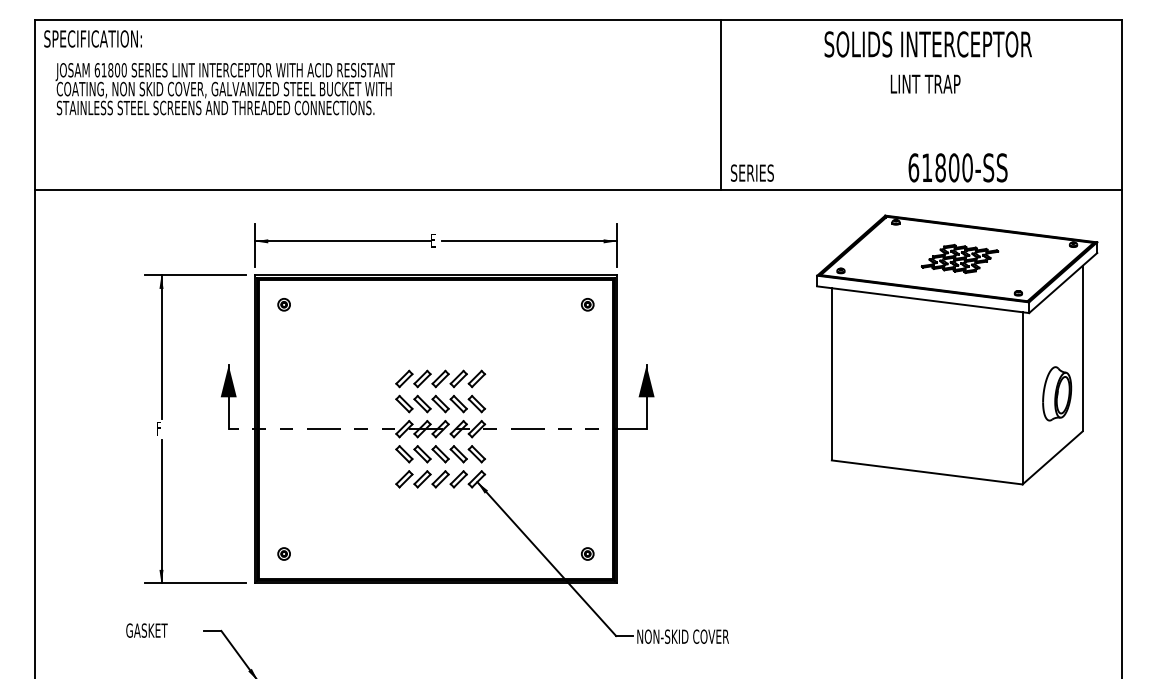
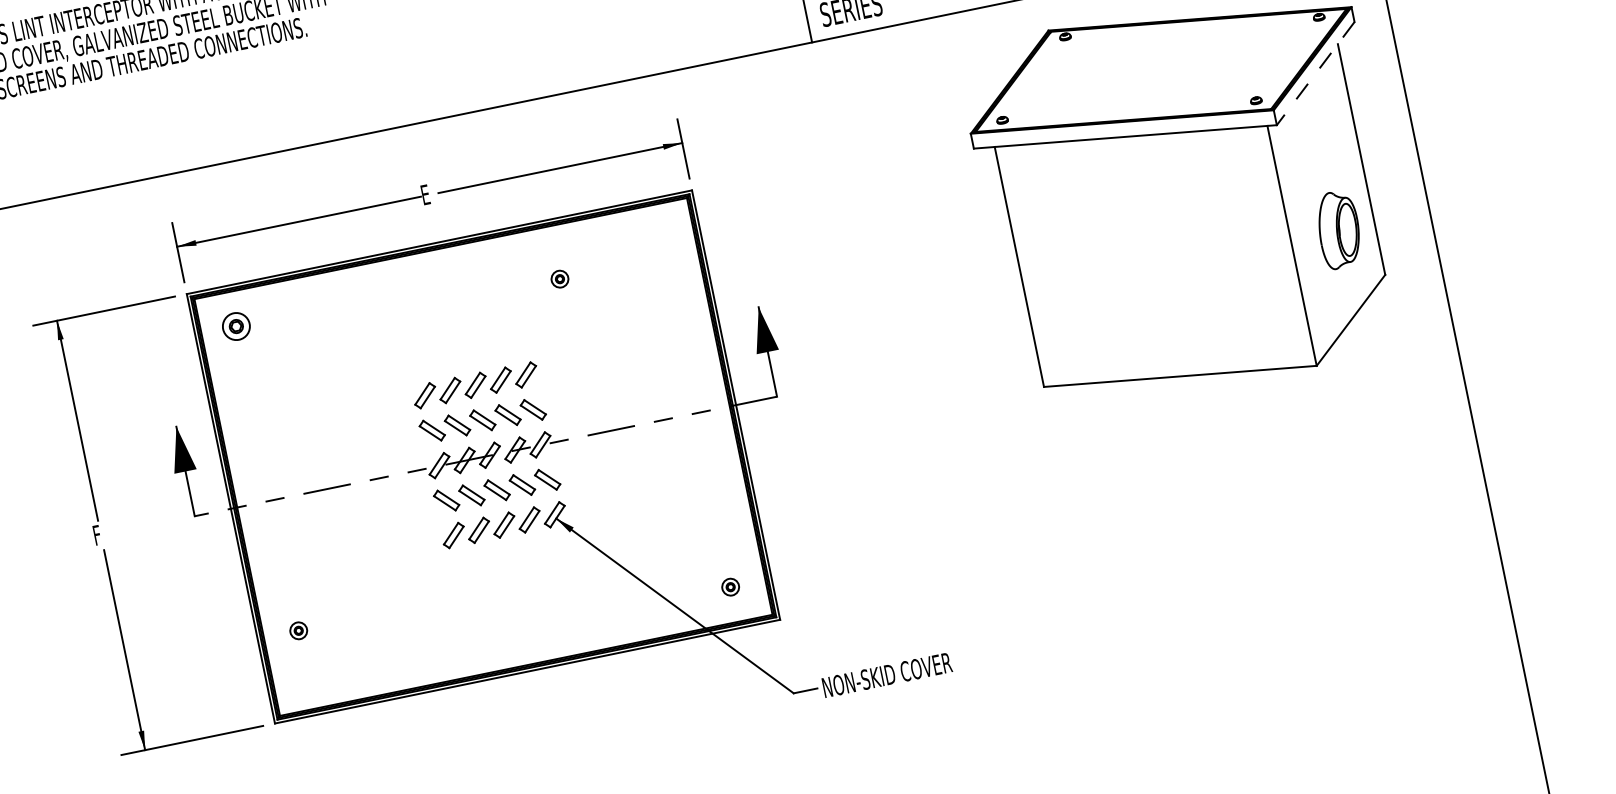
part: (959, 258) -> (1164, 69), removed
line: (1062, 283) -> (1314, 74), solid -> dashed
part: (283, 304) -> (235, 326), size x1.6
part: (587, 304) -> (559, 278), moved
part: (283, 553) -> (297, 630), moved

